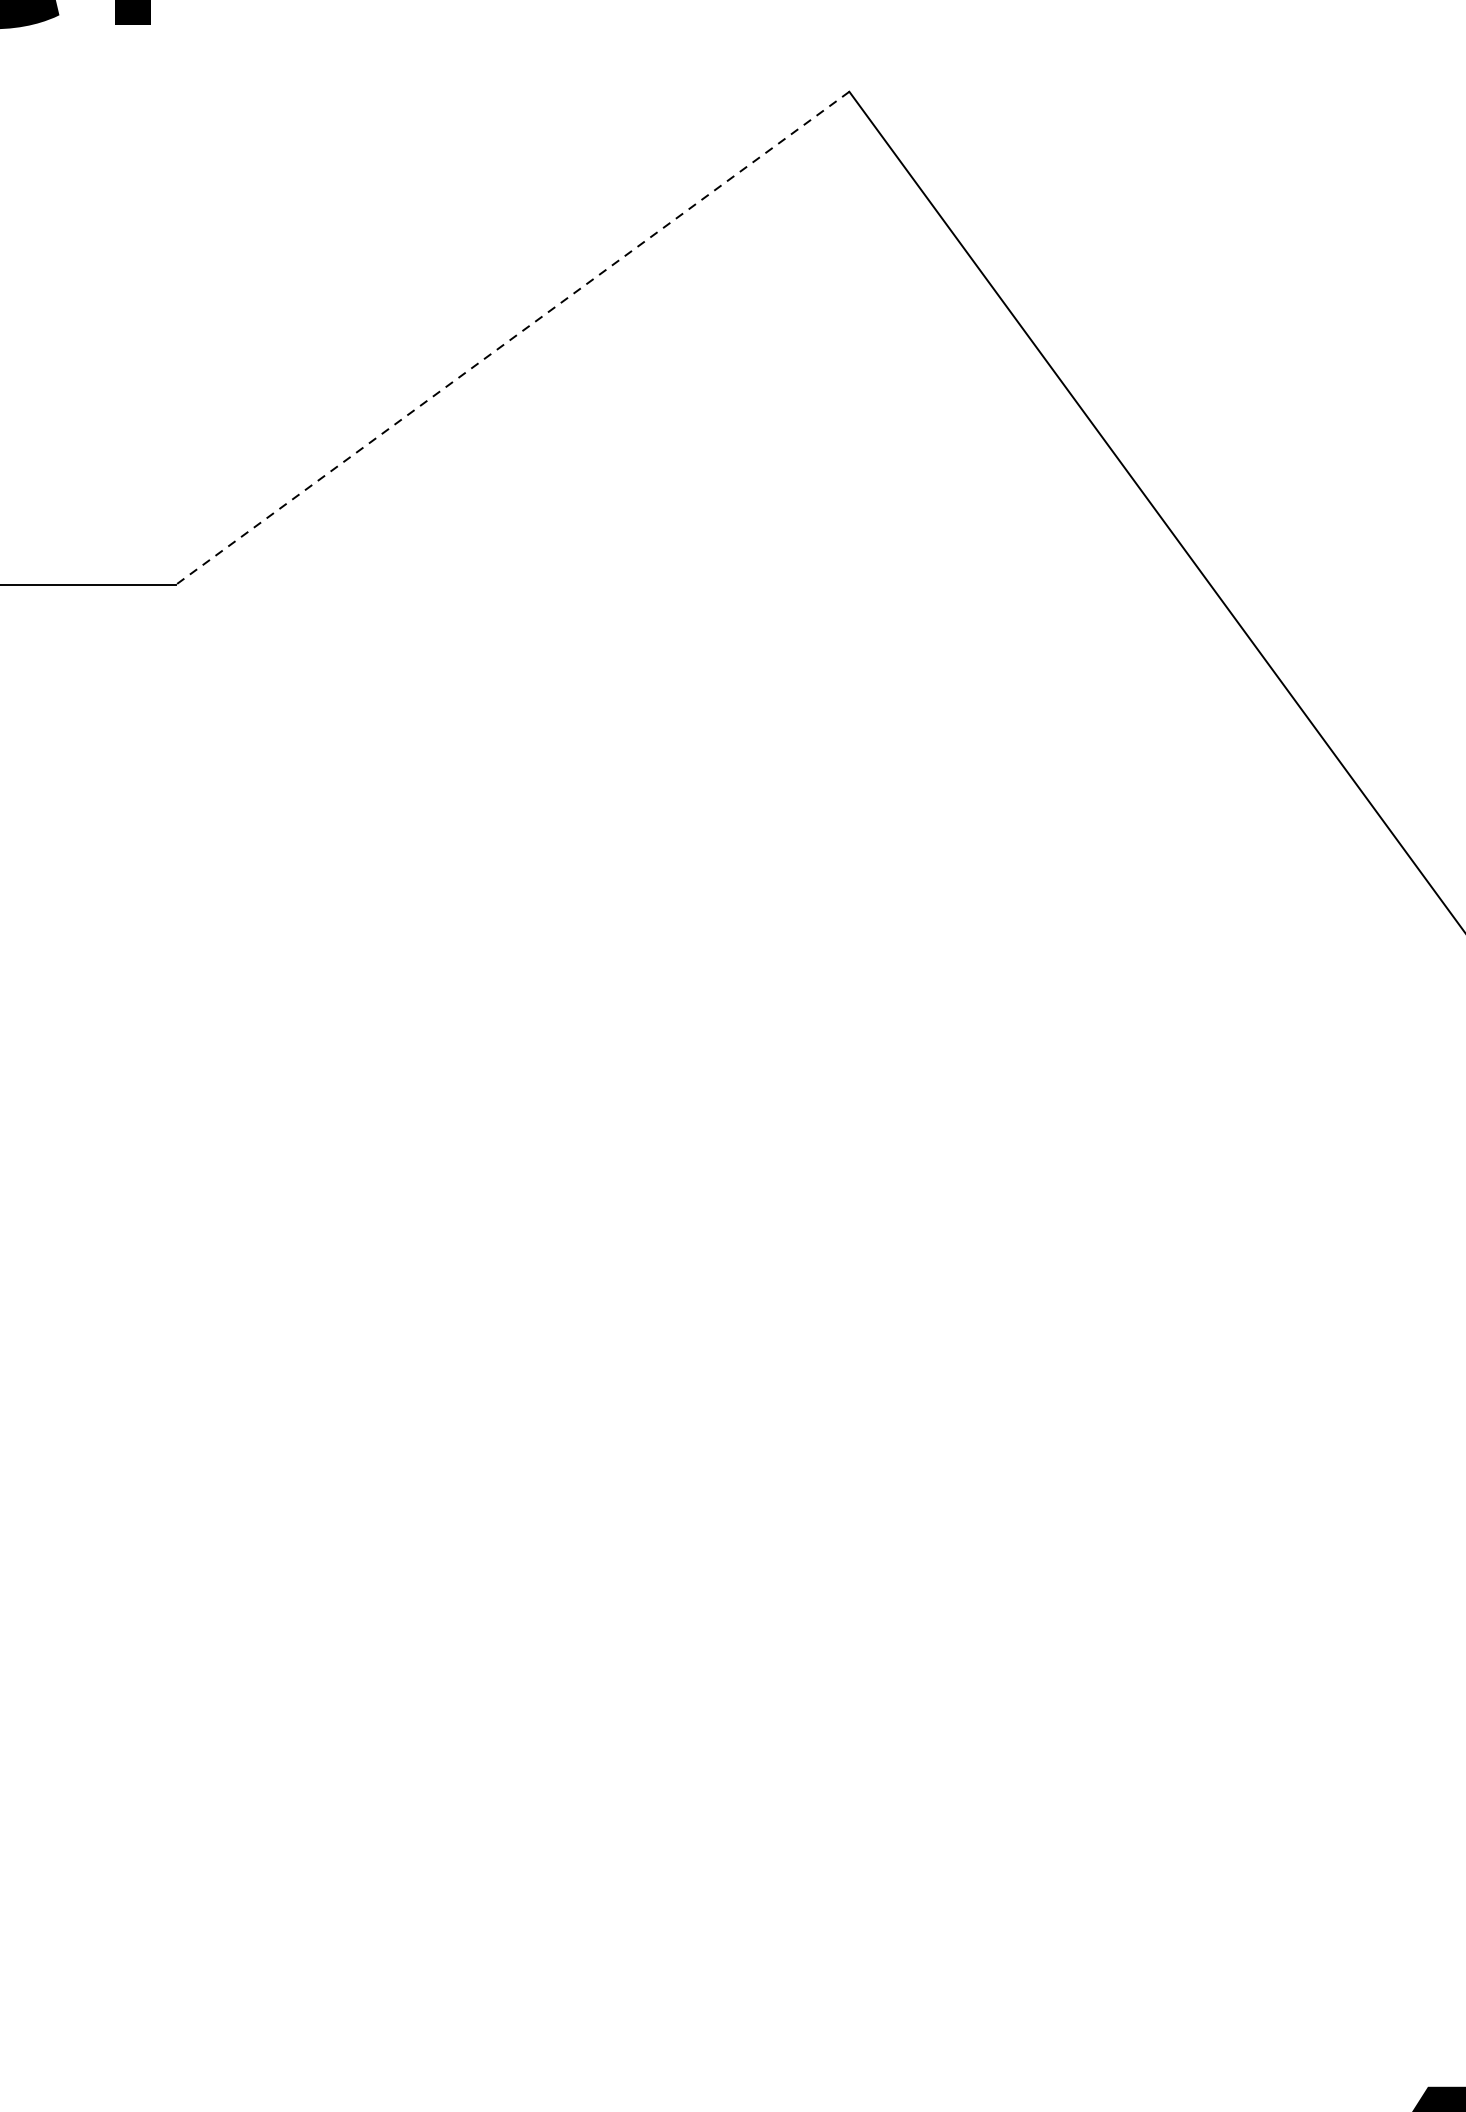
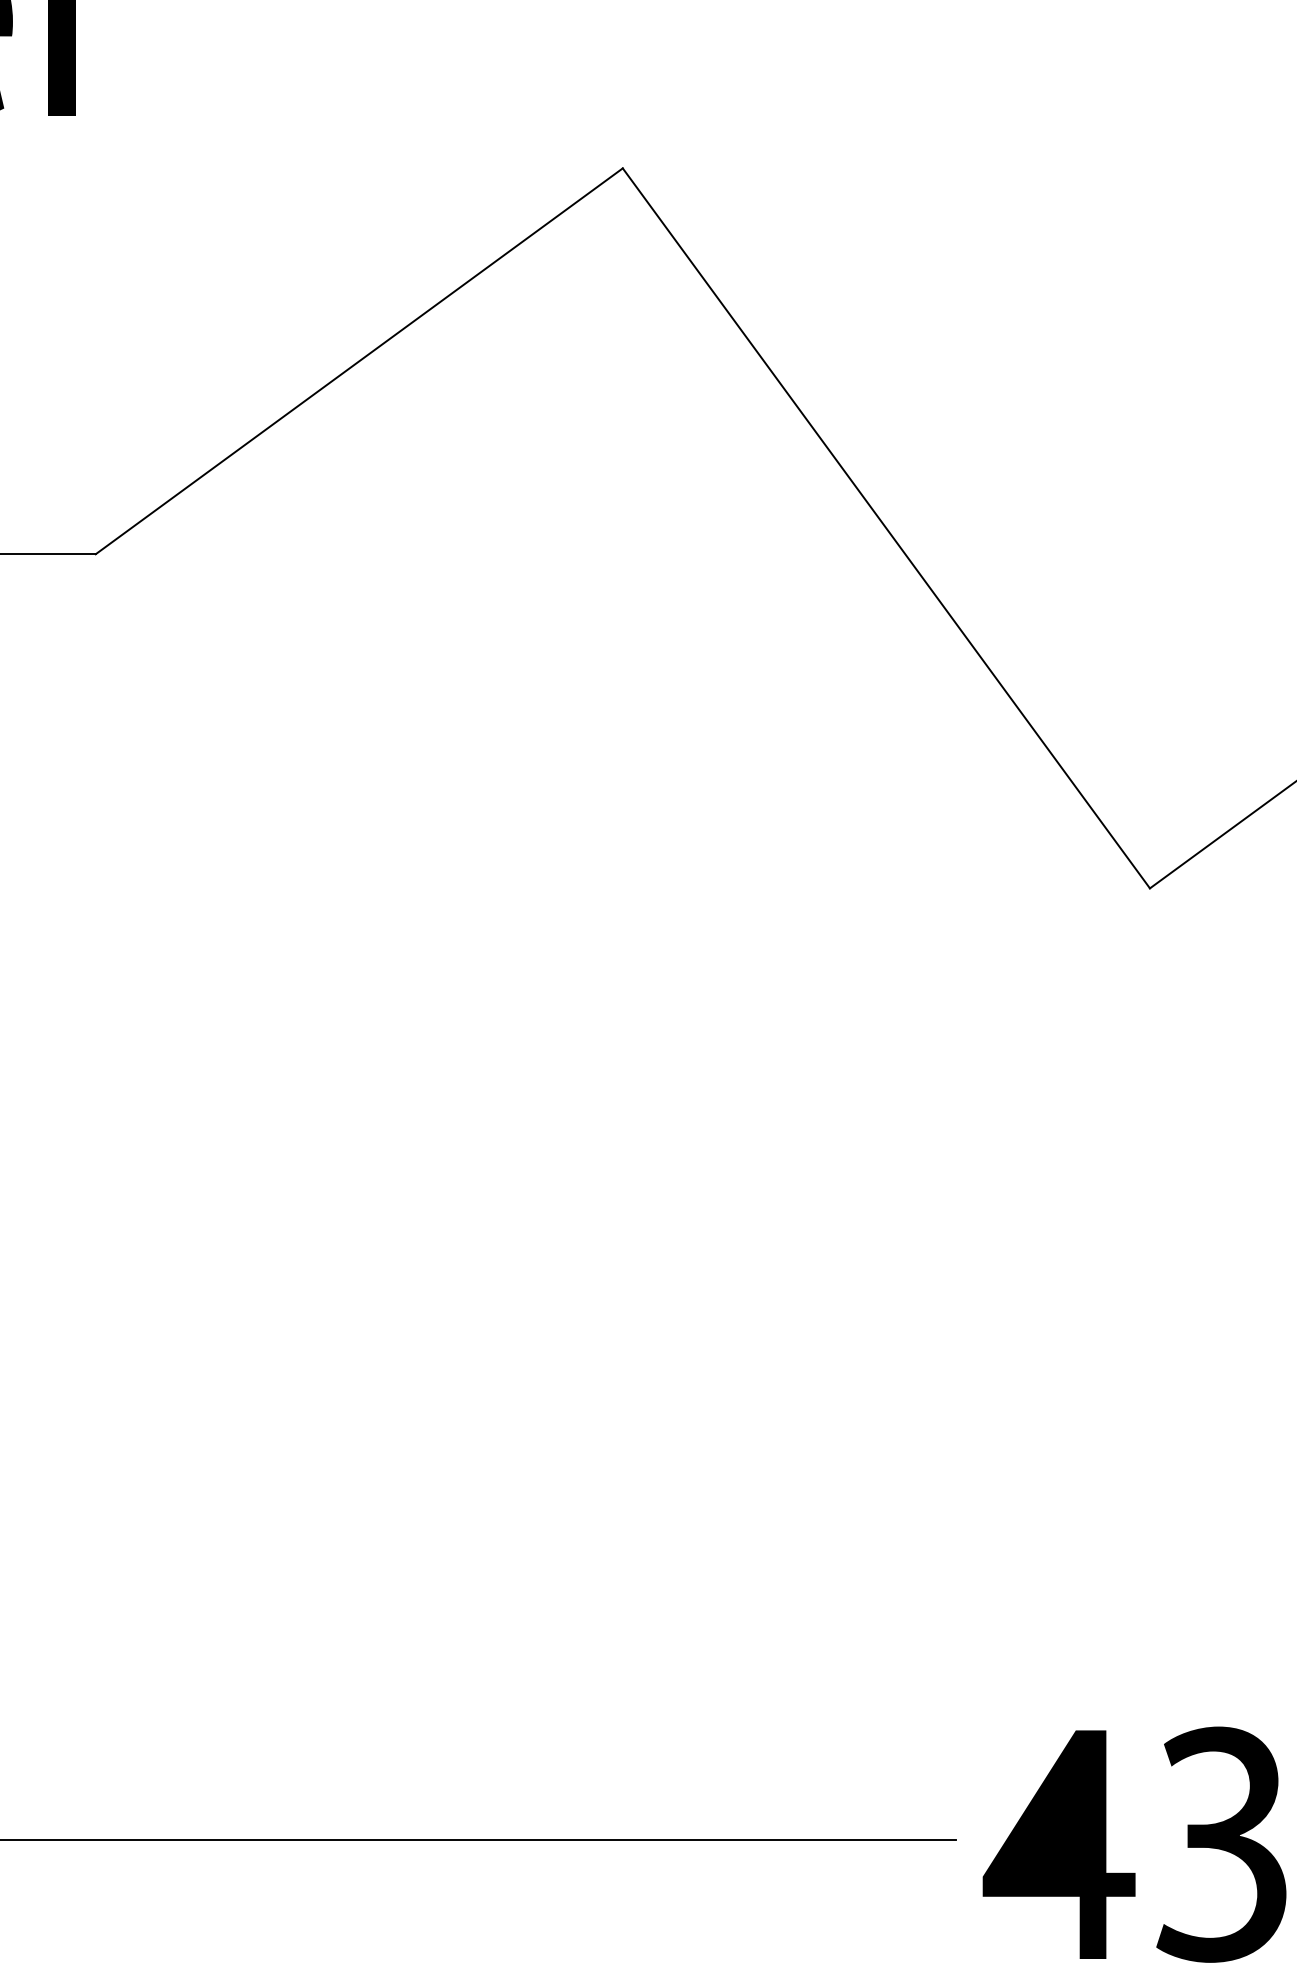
line: (513, 338) -> (359, 361), dashed -> solid

